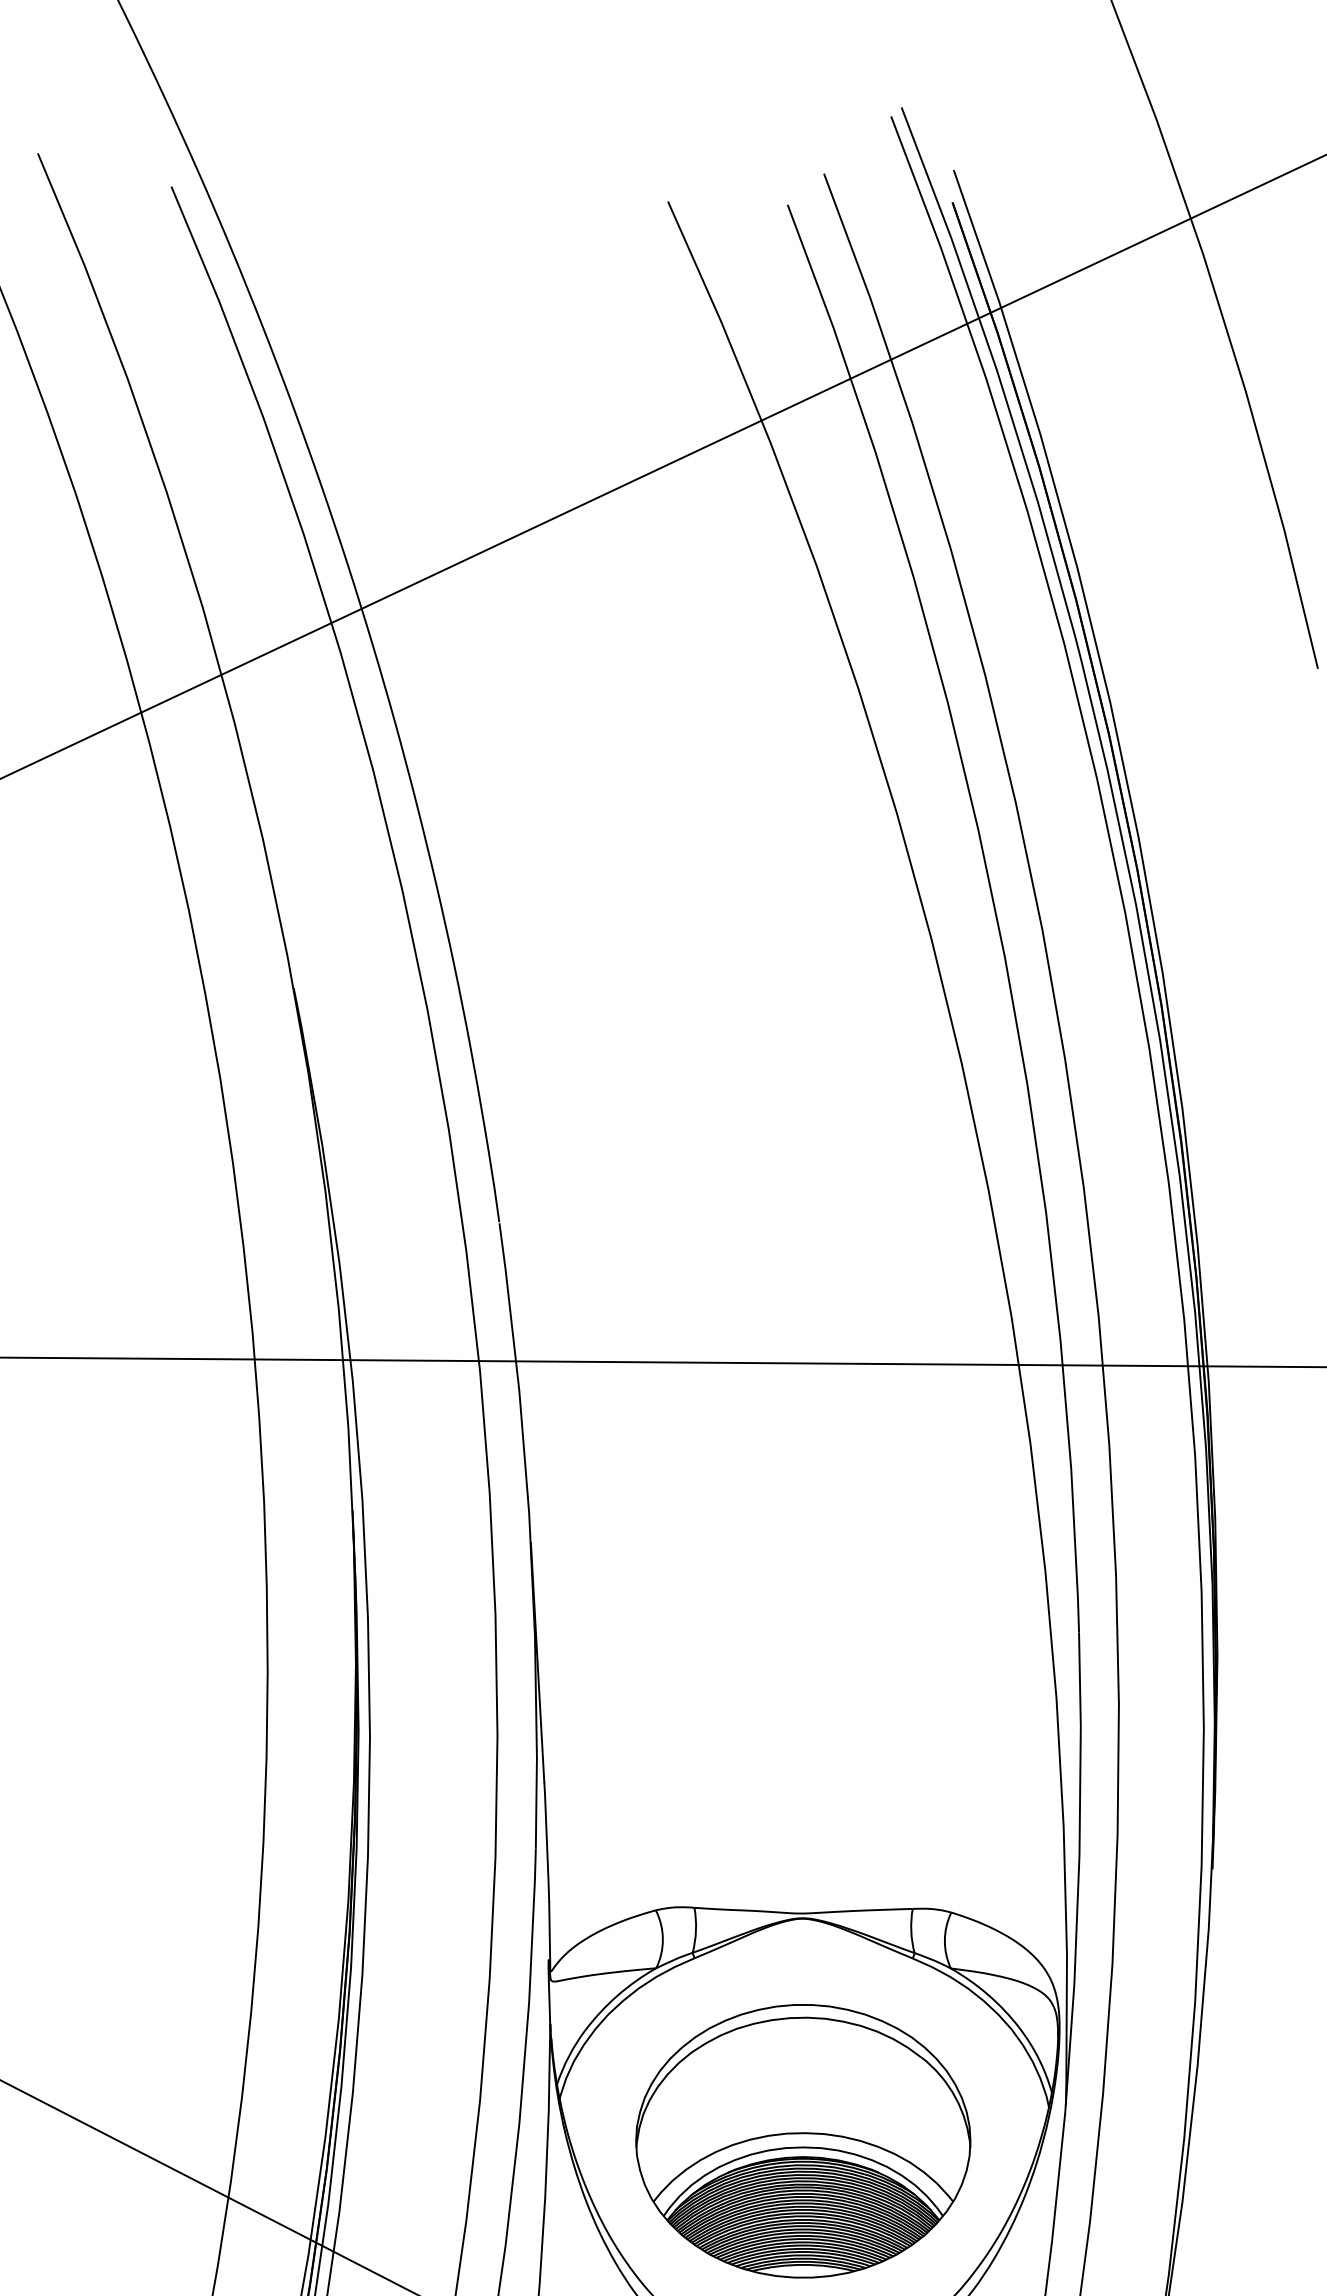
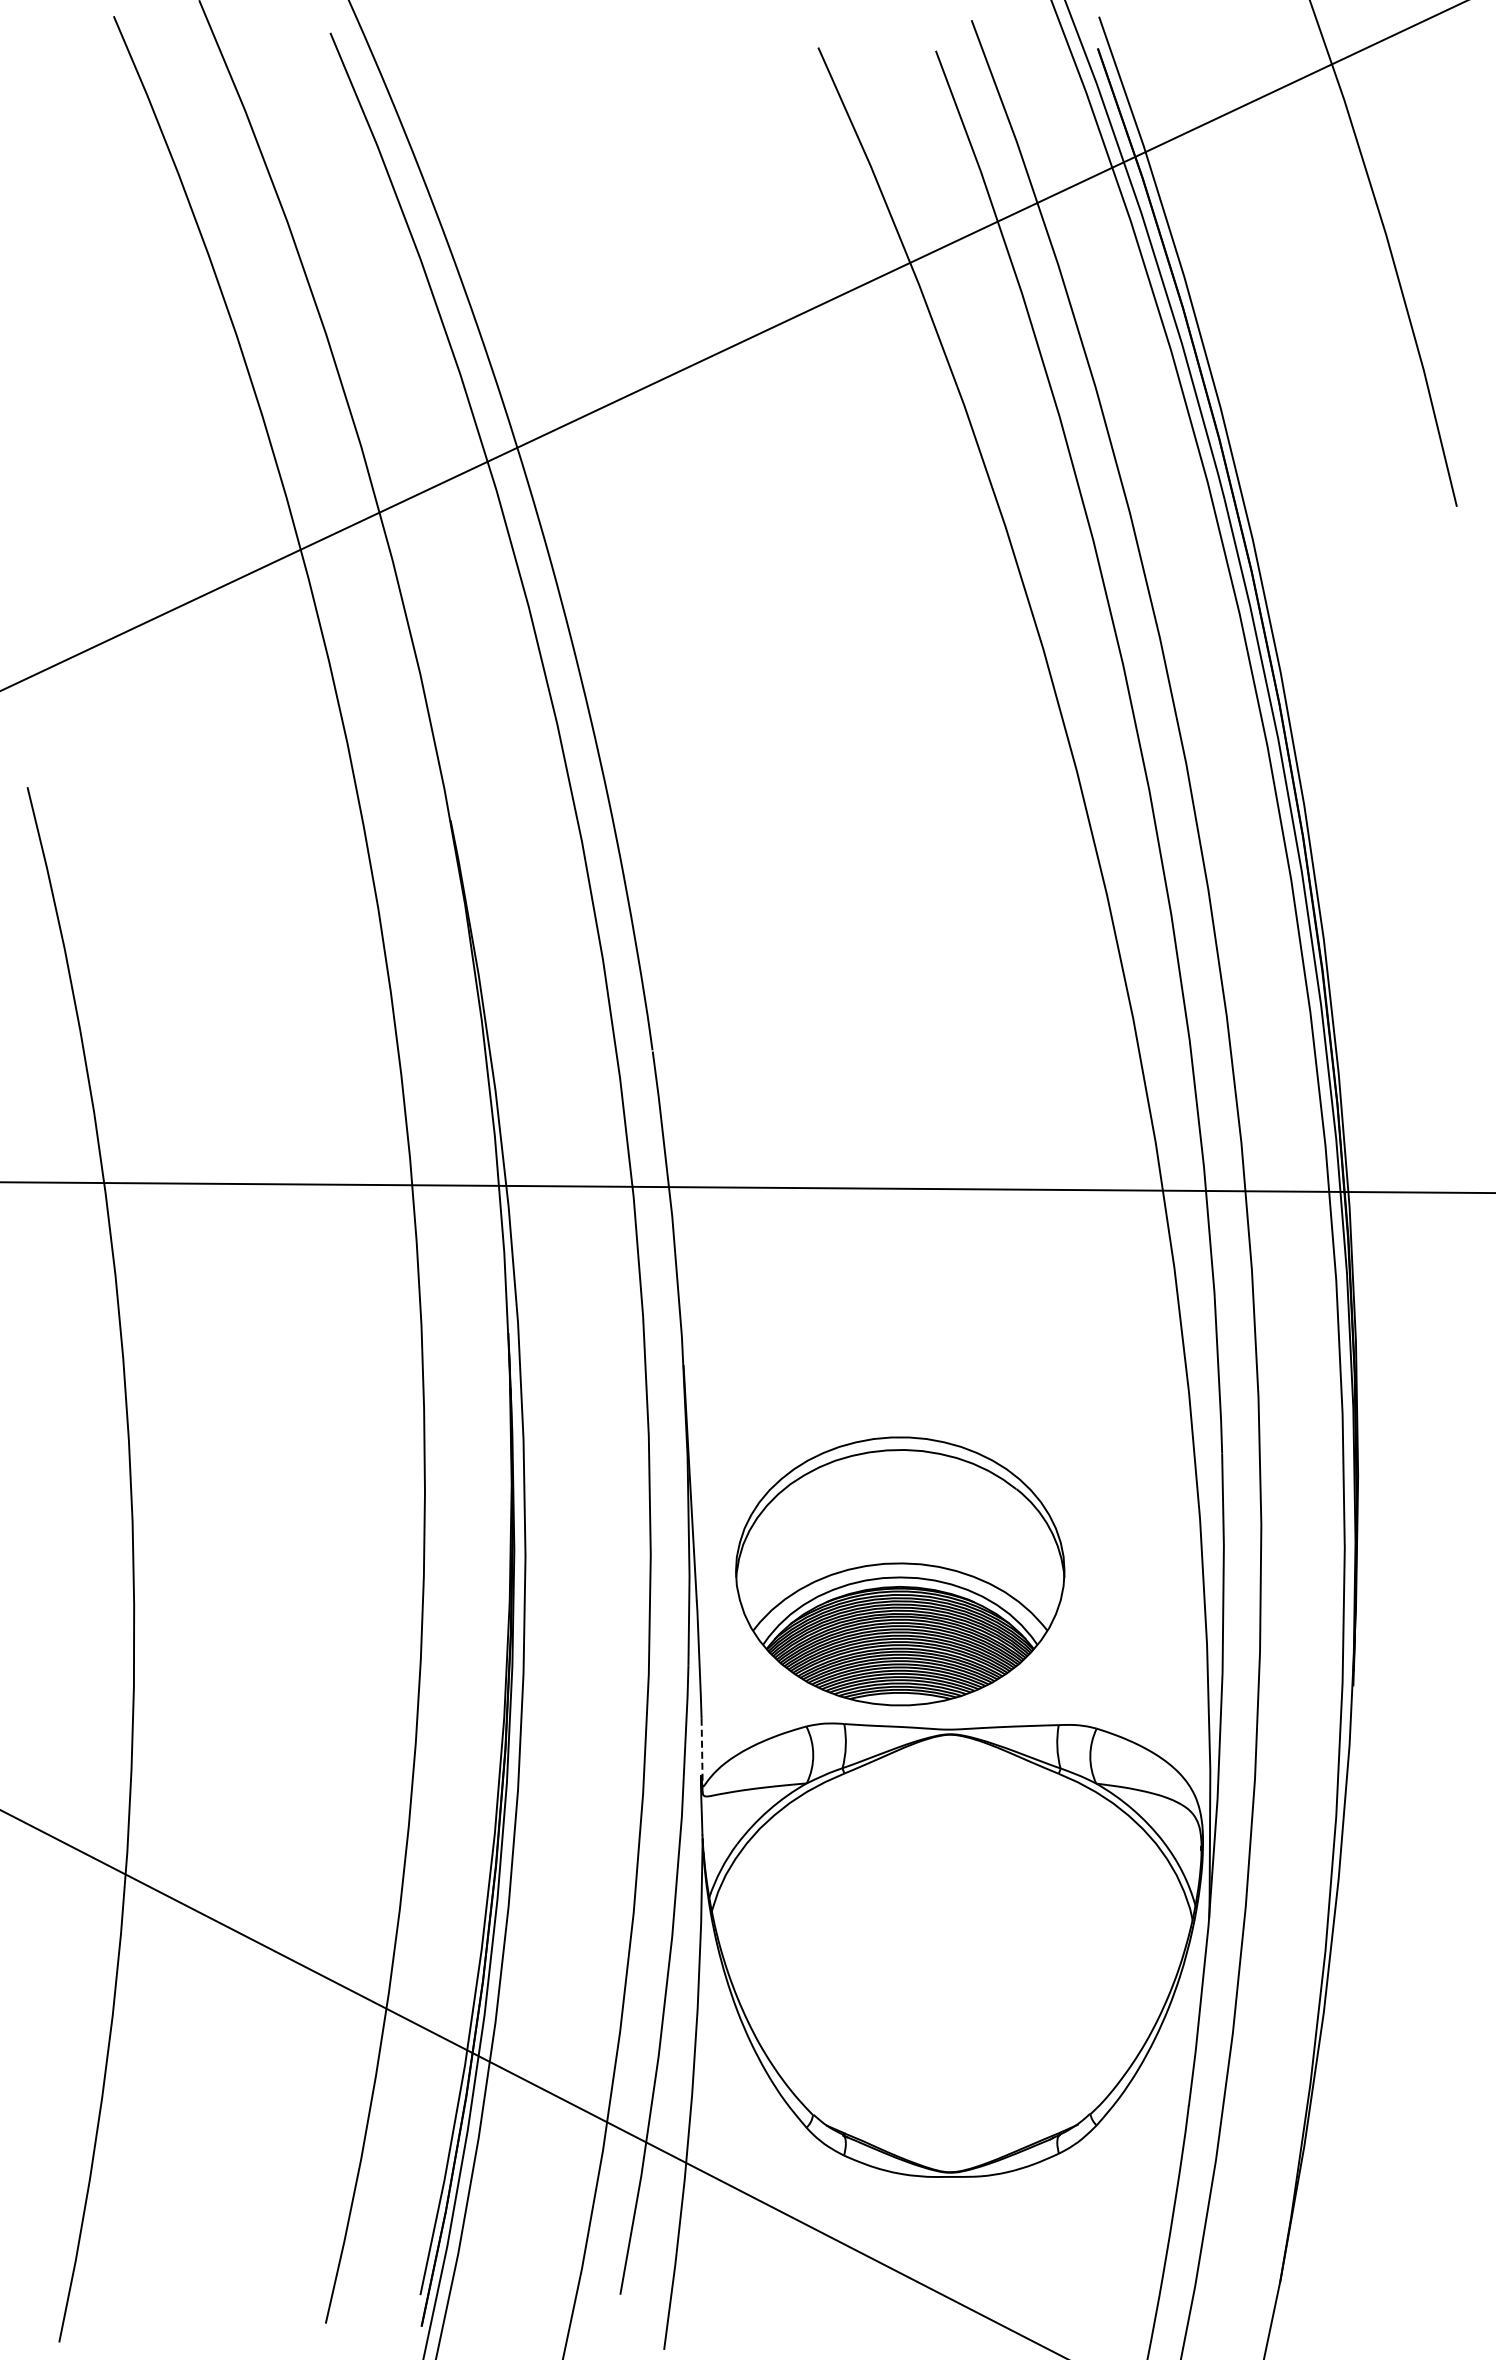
line: (550, 1936) -> (702, 1752), solid -> dashed
part: (803, 2141) -> (900, 1571), moved

